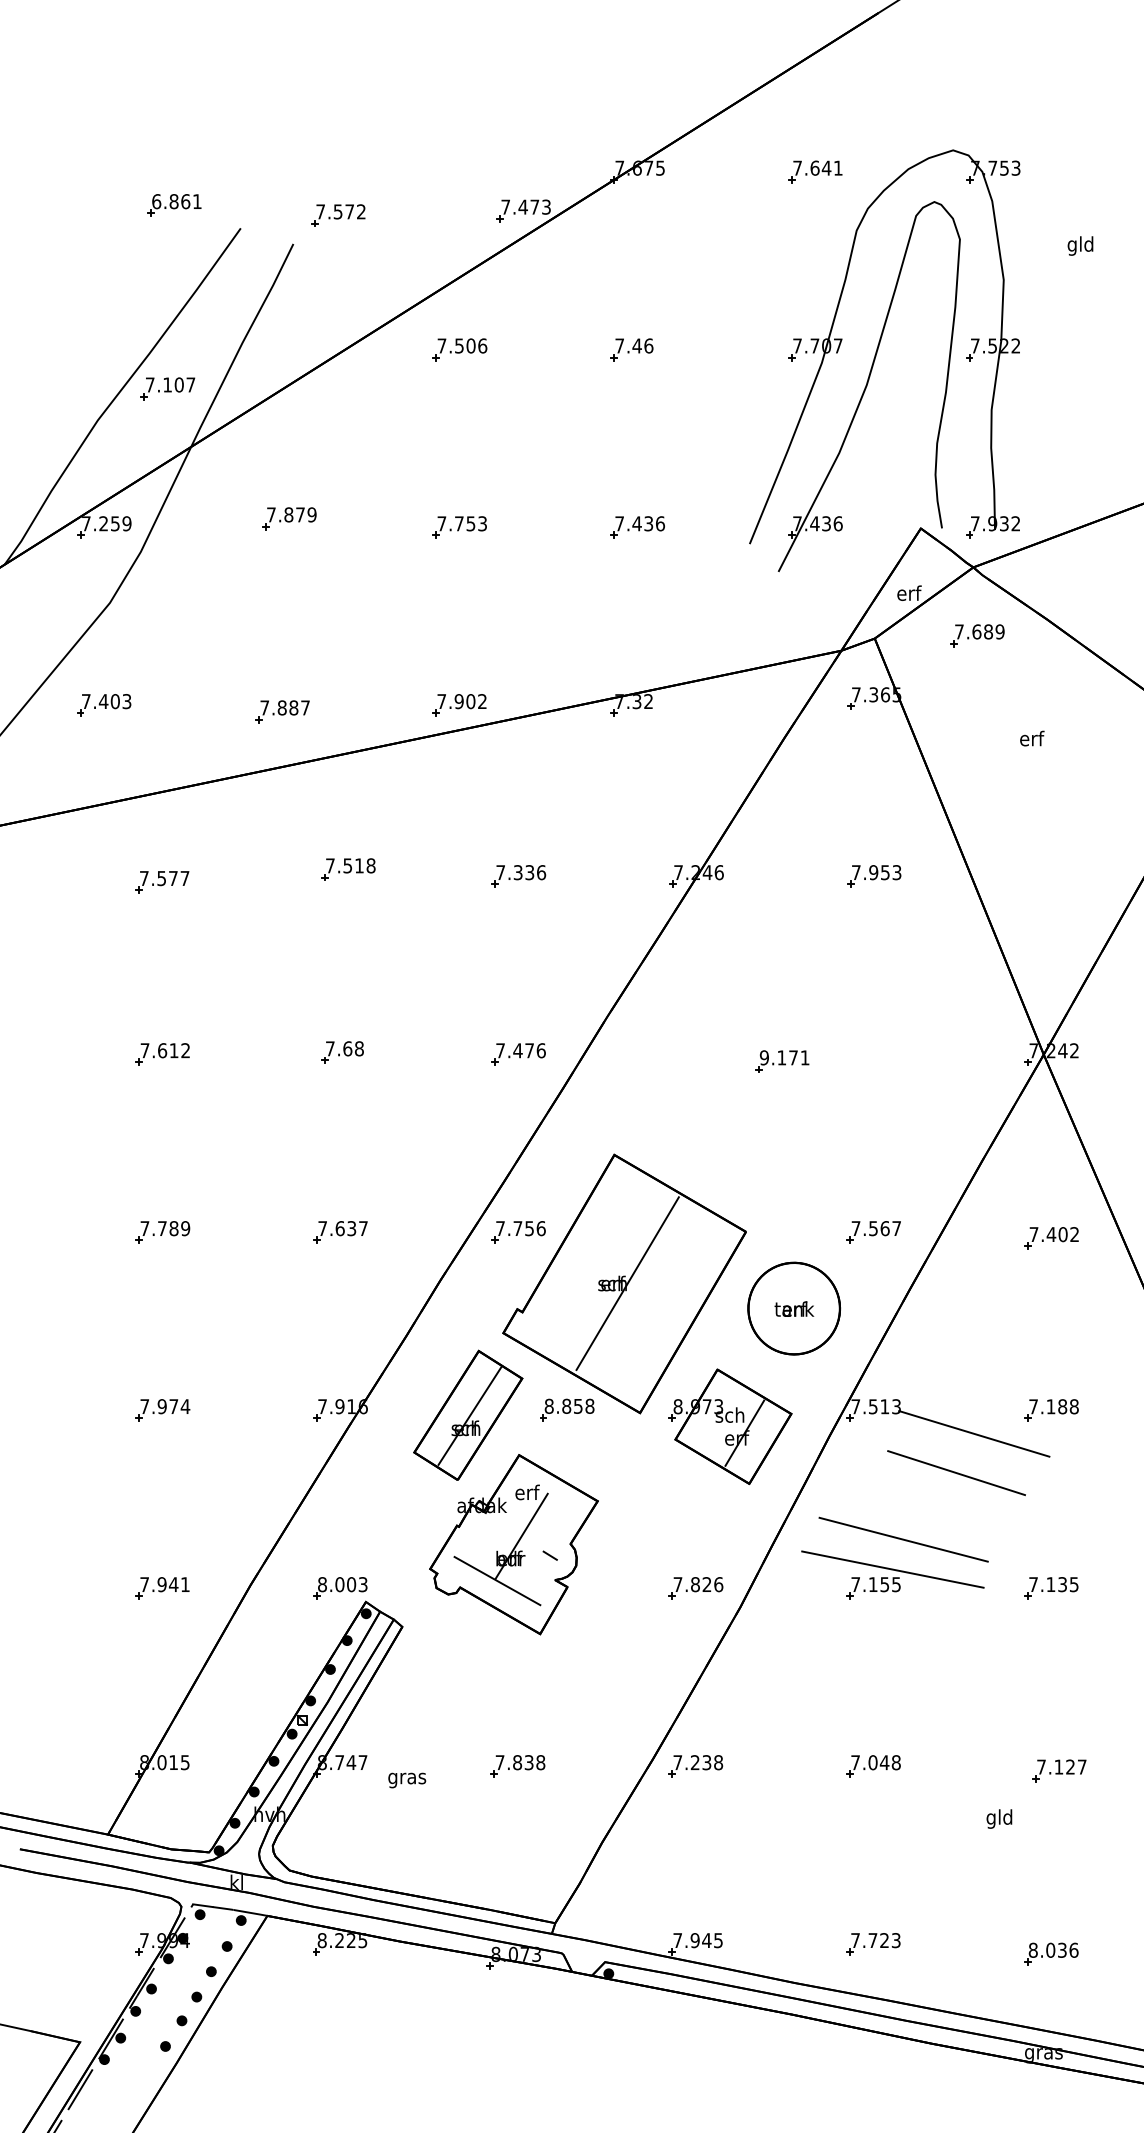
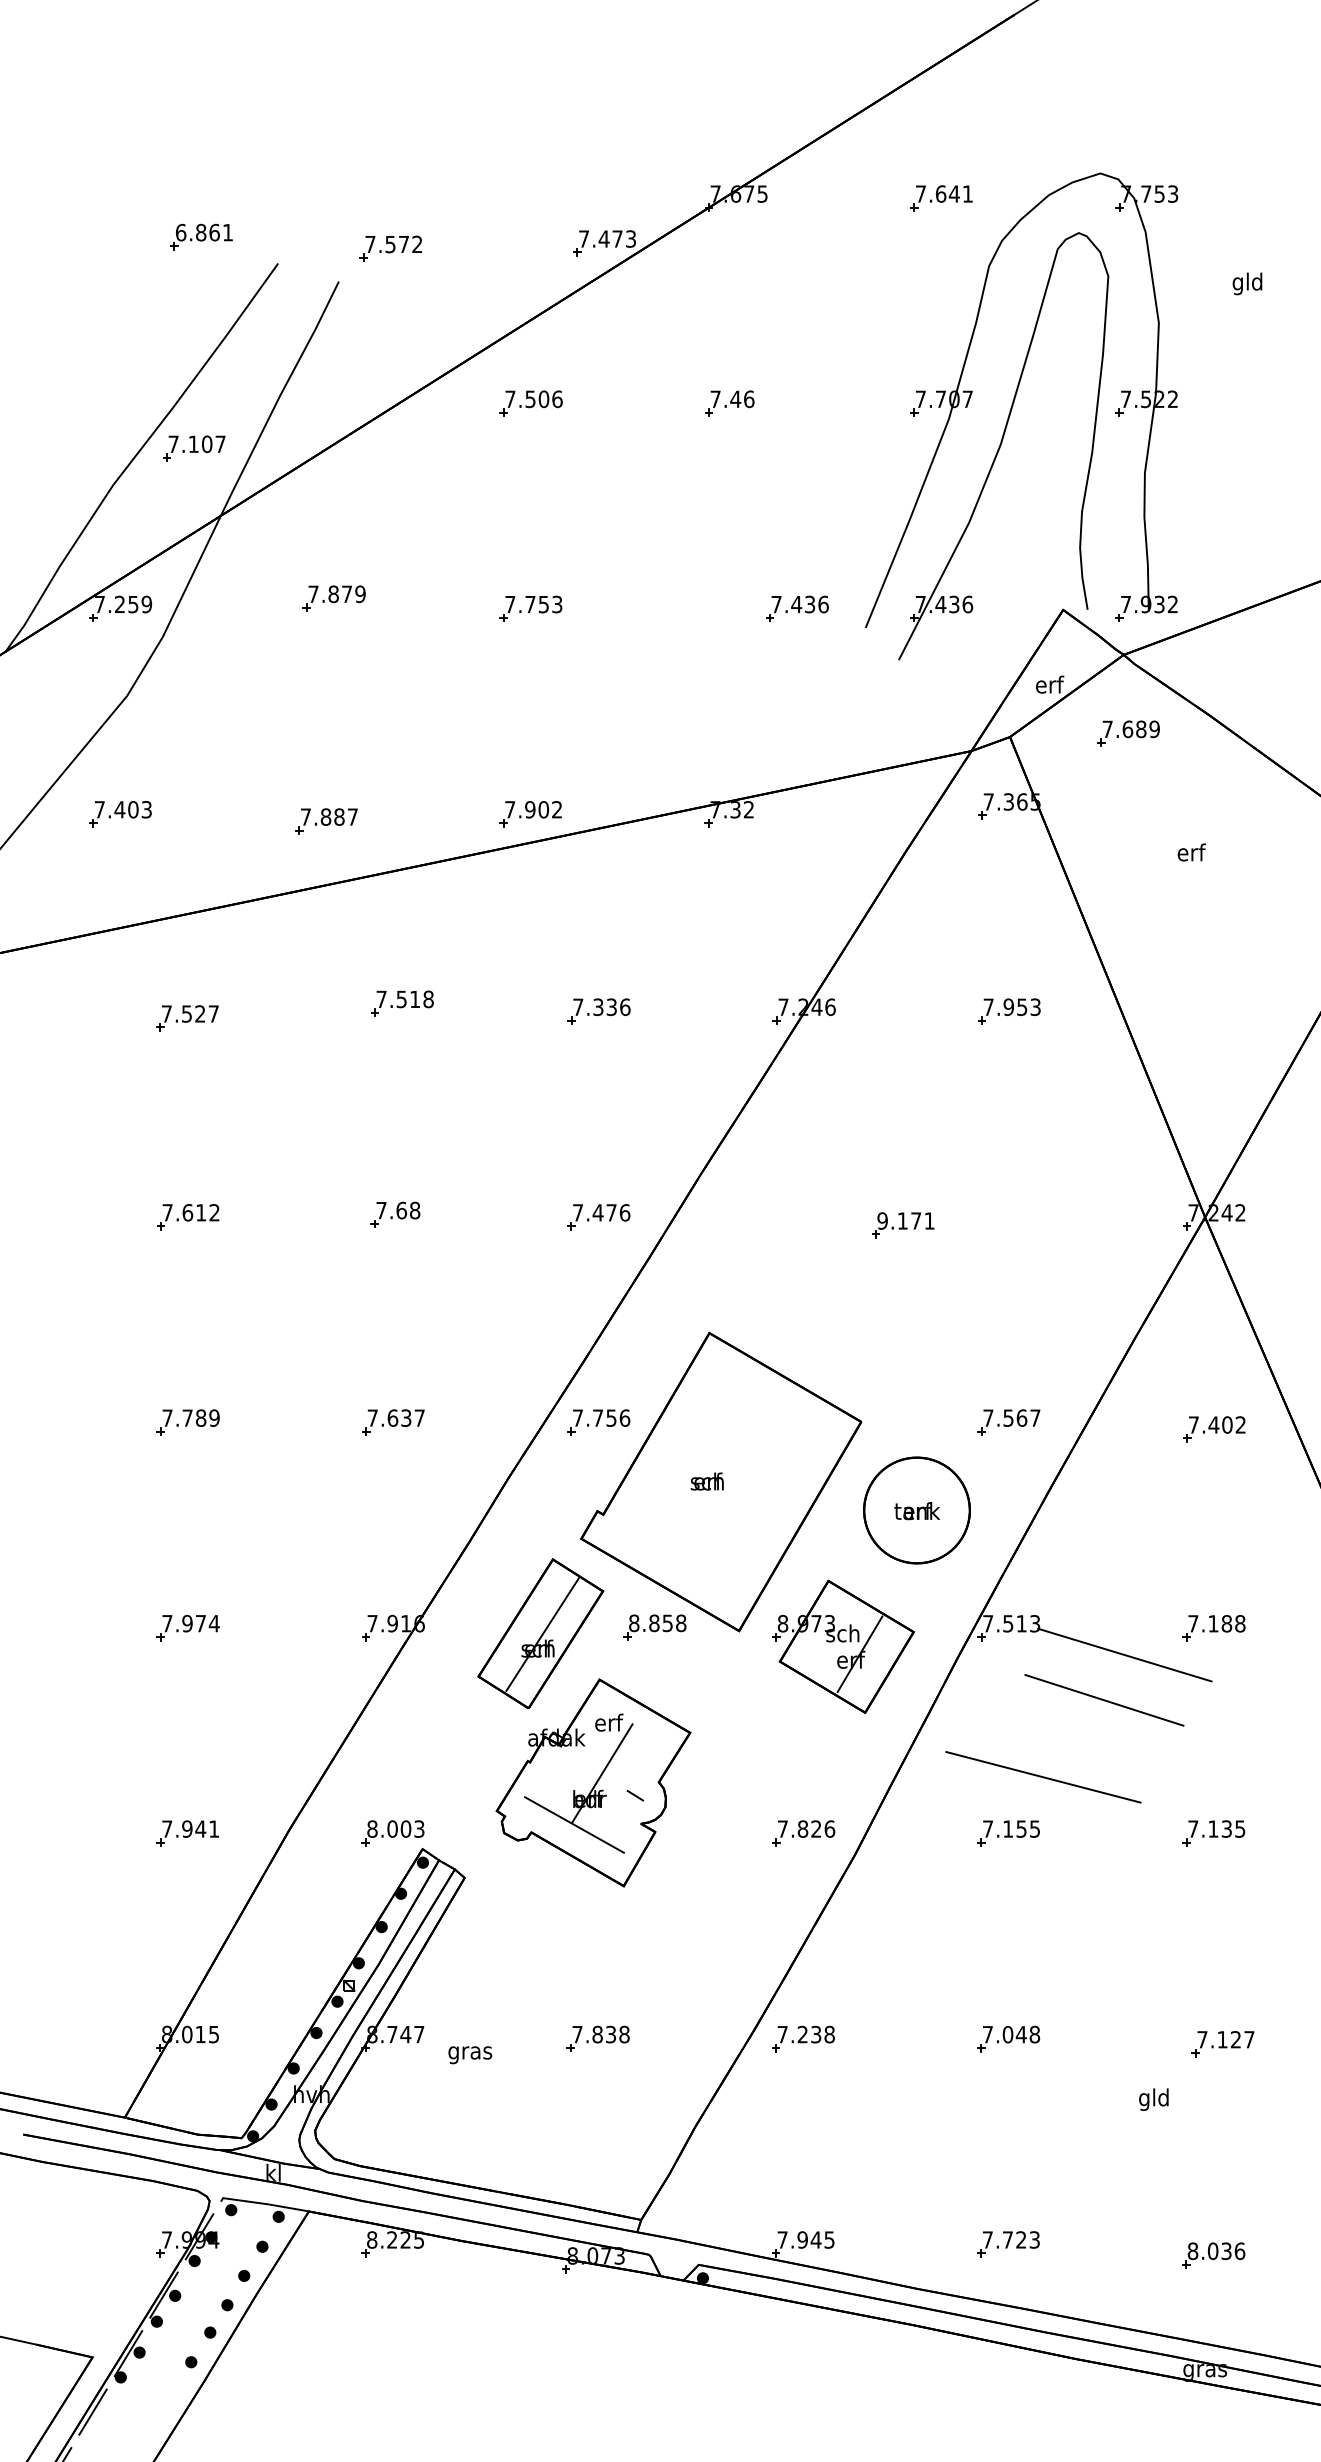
part: (637, 527) -> (797, 608), moved
text: (173, 878) -> (200, 1013), 7.577 -> 7.527
line: (627, 1283) -> (724, 1481), removed
line: (892, 1569) -> (1030, 1811), removed

